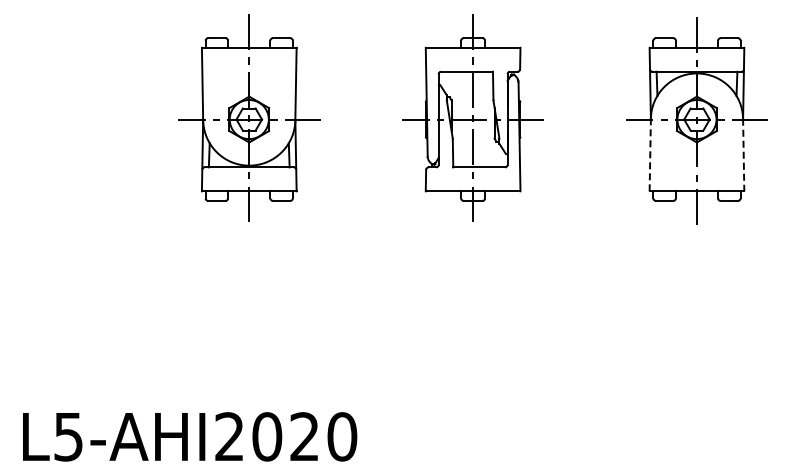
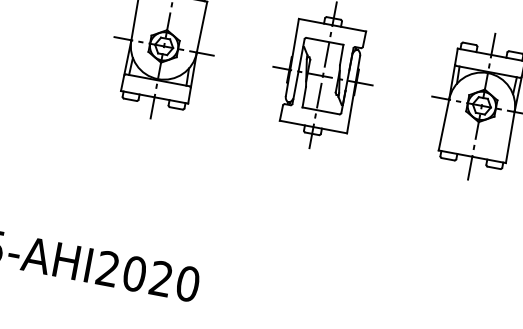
line: (650, 154) -> (444, 124), dashed -> solid
line: (743, 155) -> (510, 137), dashed -> solid

